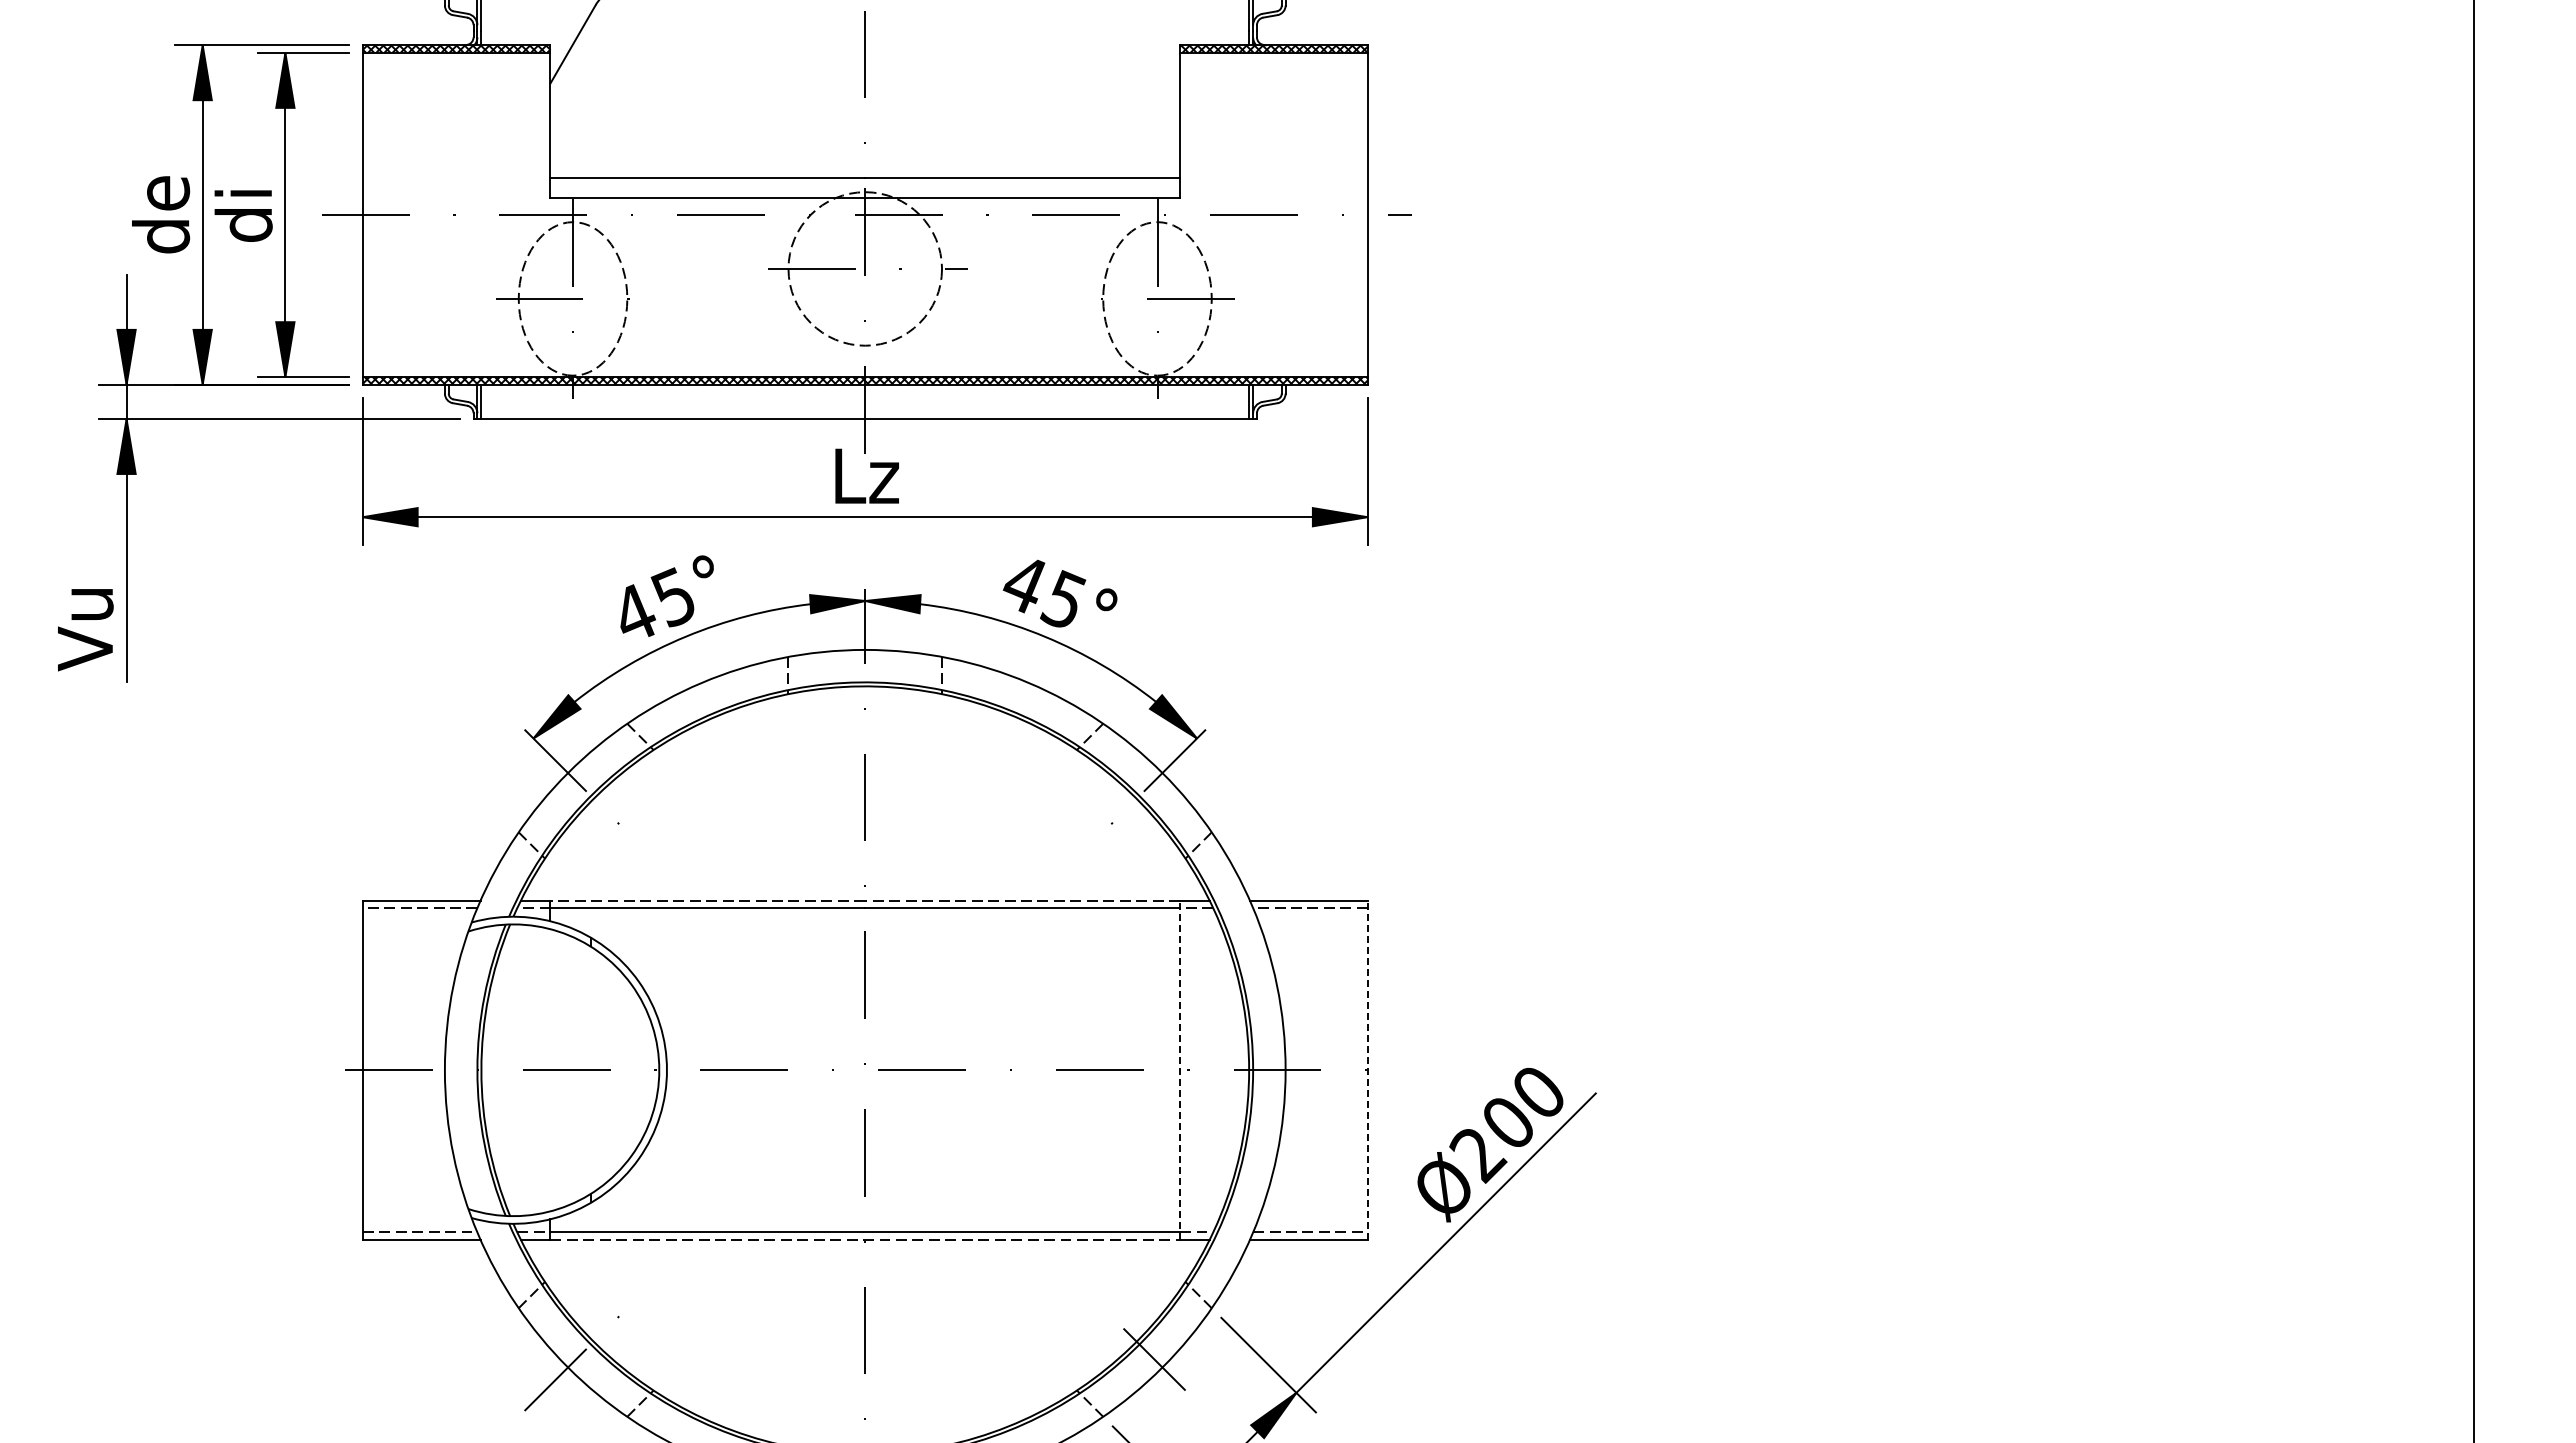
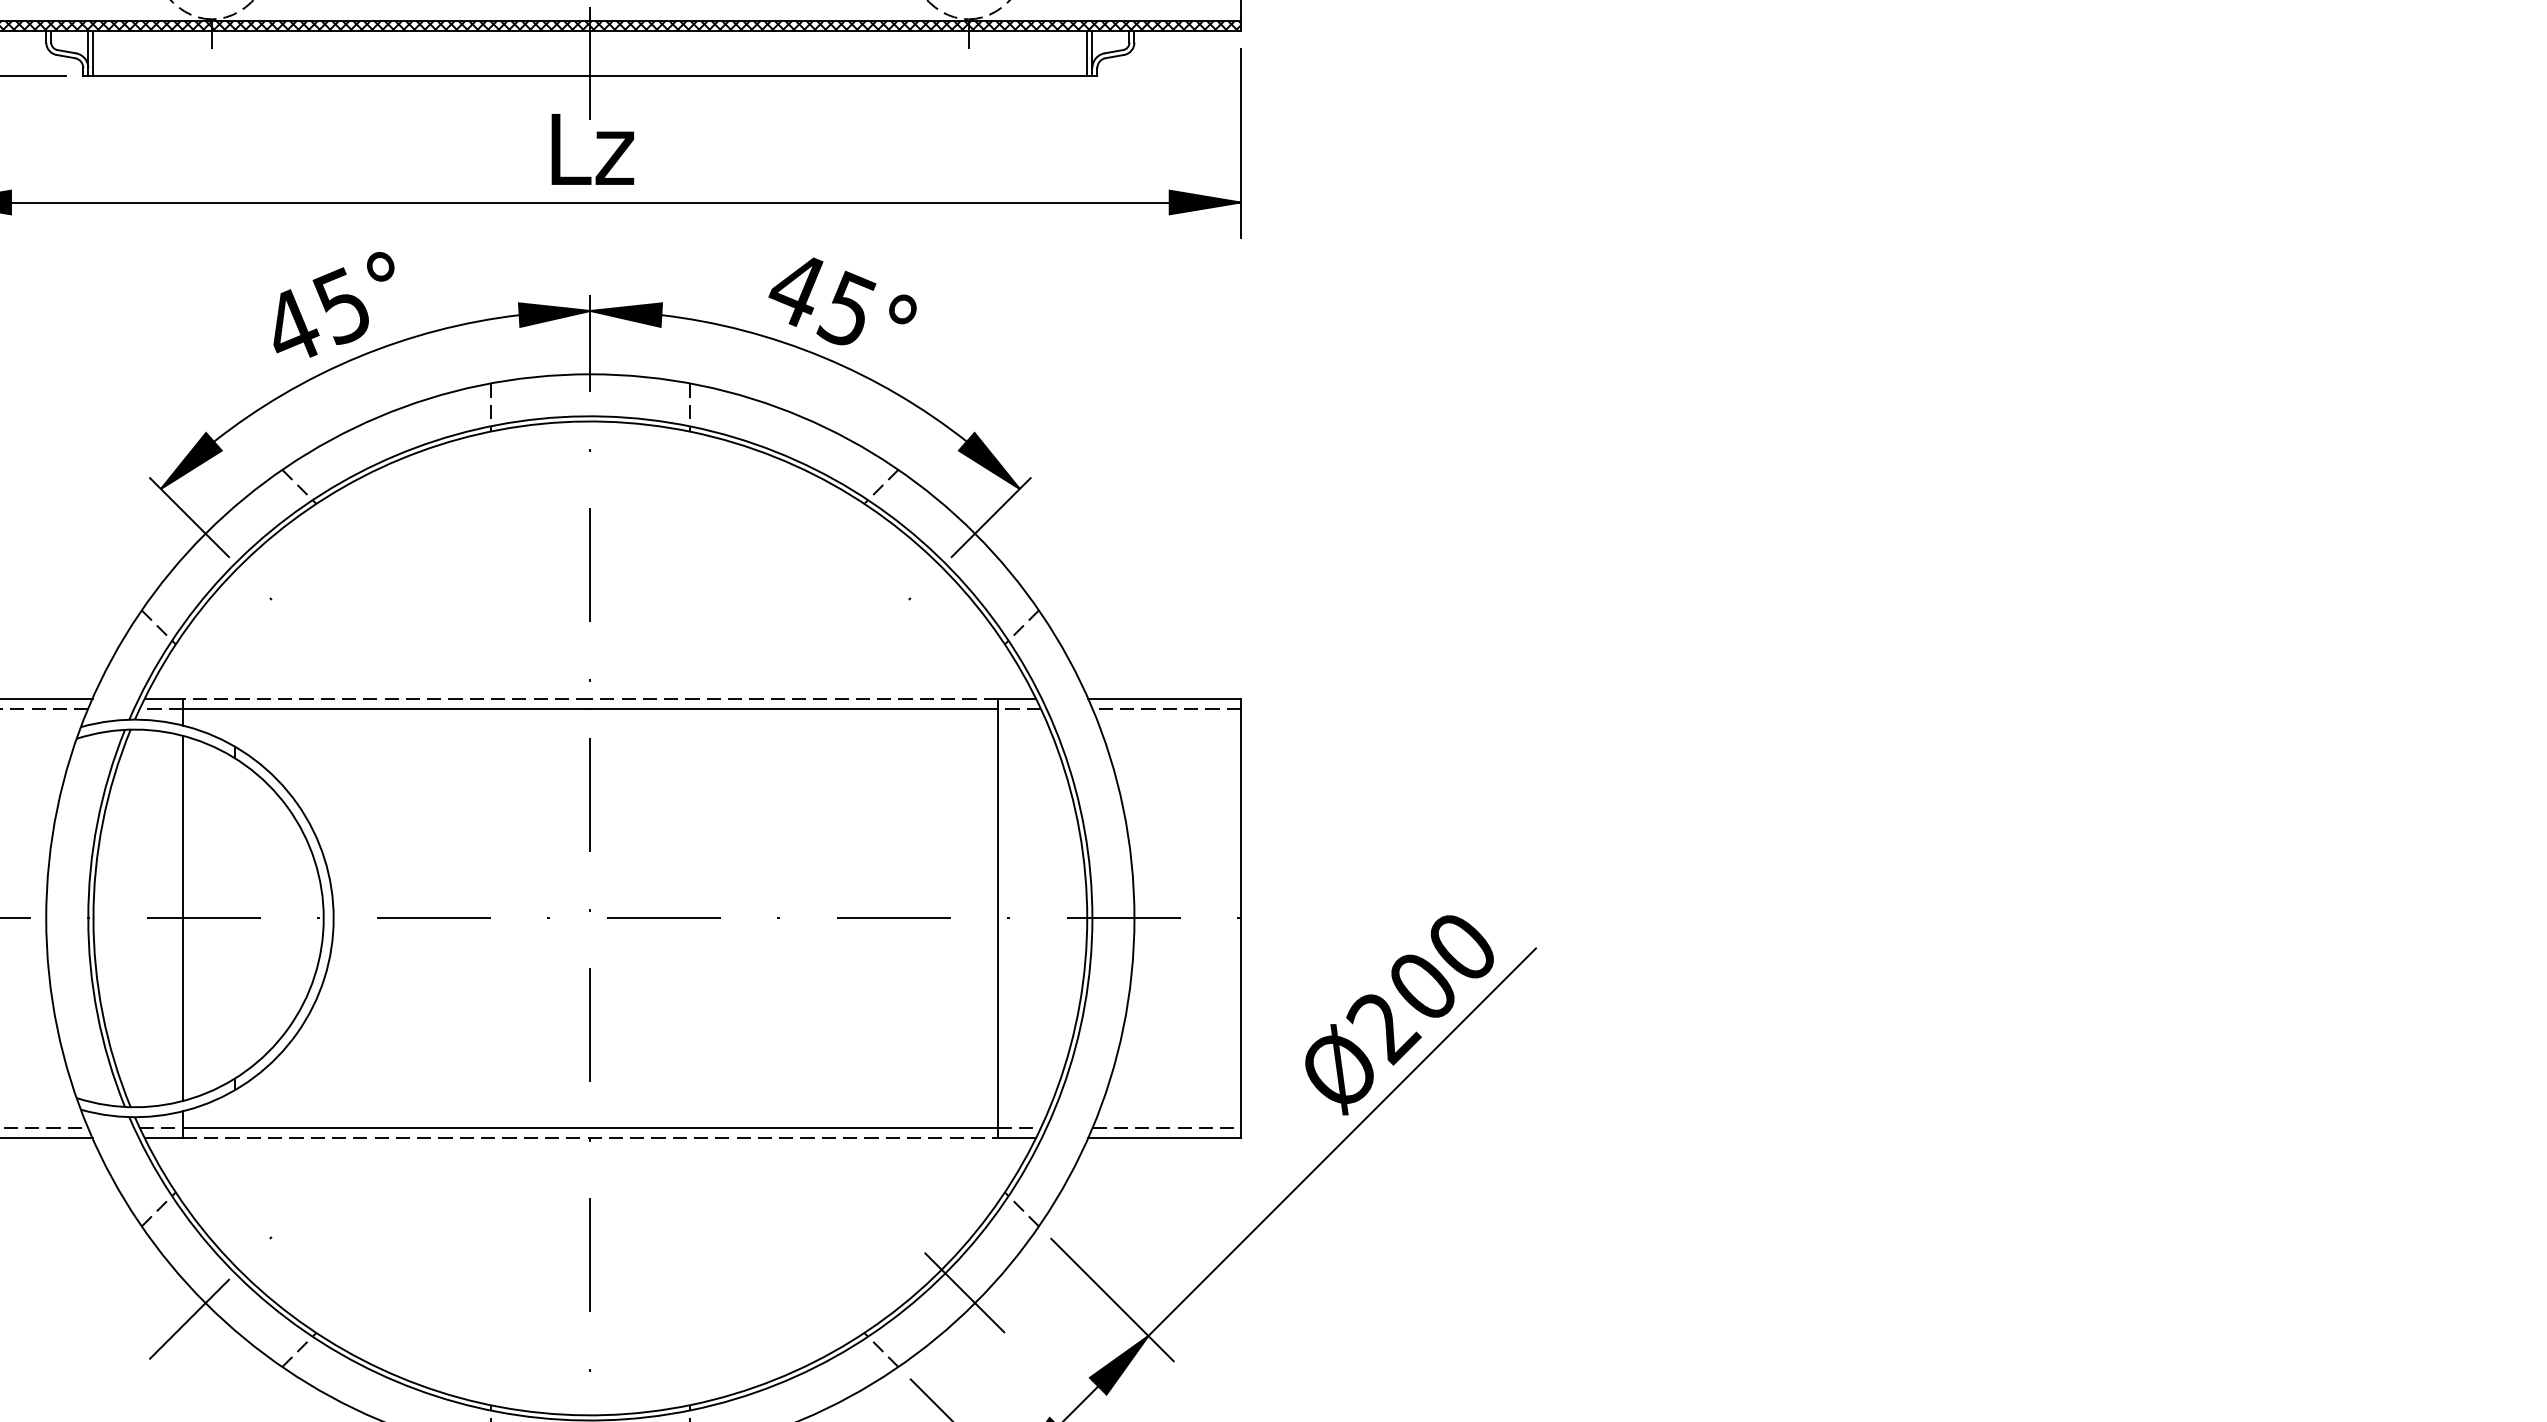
line: (550, 1070) -> (182, 918), added
line: (1180, 1070) -> (998, 918), dashed -> solid
line: (1367, 1070) -> (1240, 918), dashed -> solid

